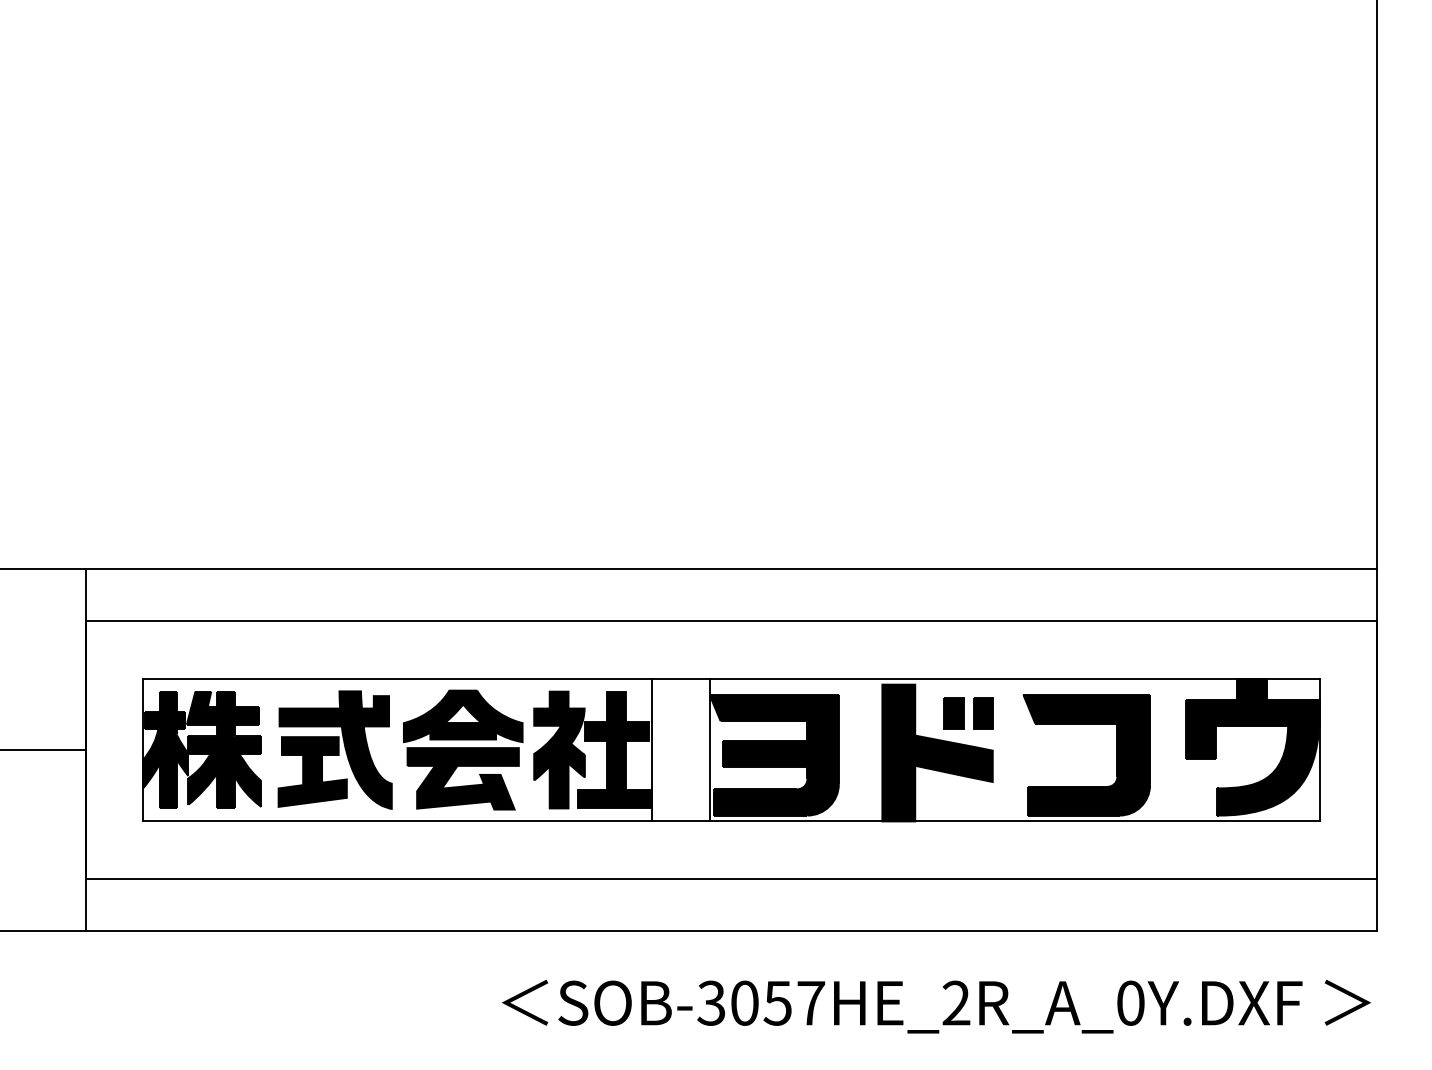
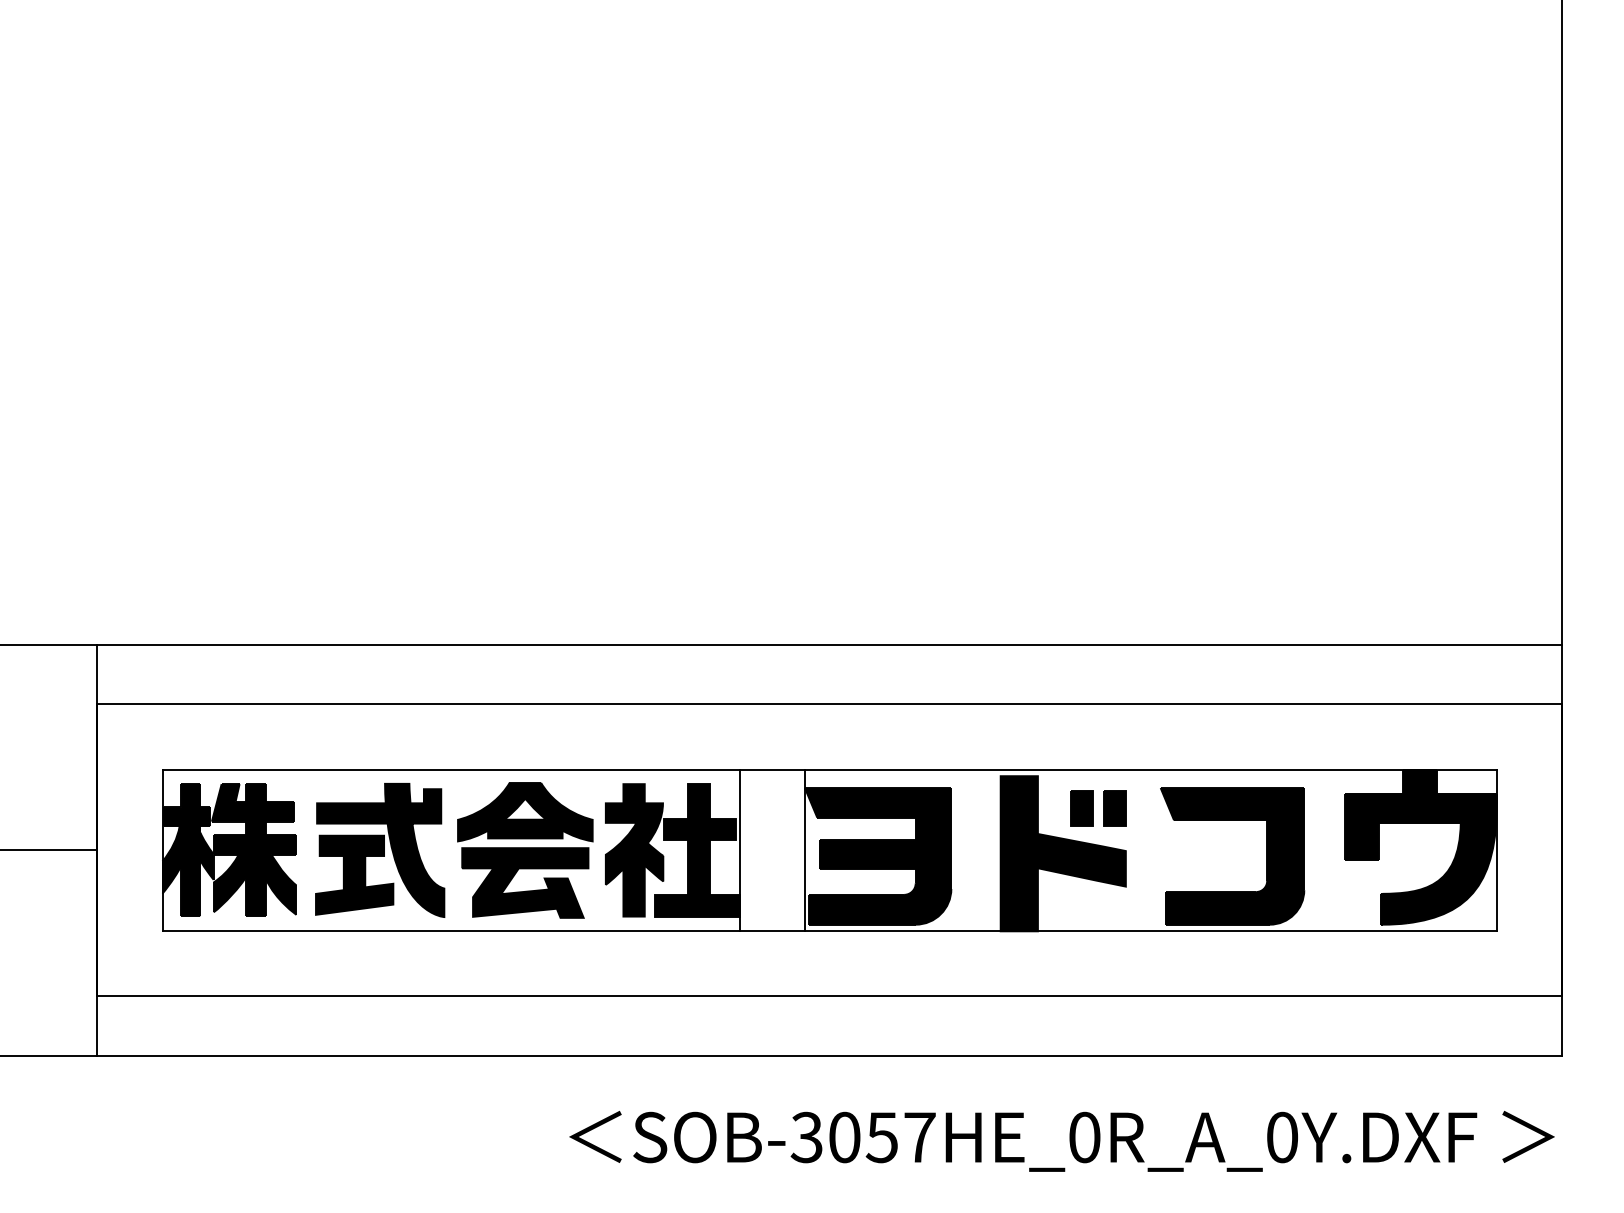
text: (956, 1003) -> (1084, 1137), SOB-3057HE_2R_A_0Y.DXF -> SOB-3057HE_0R_A_0Y.DXF

